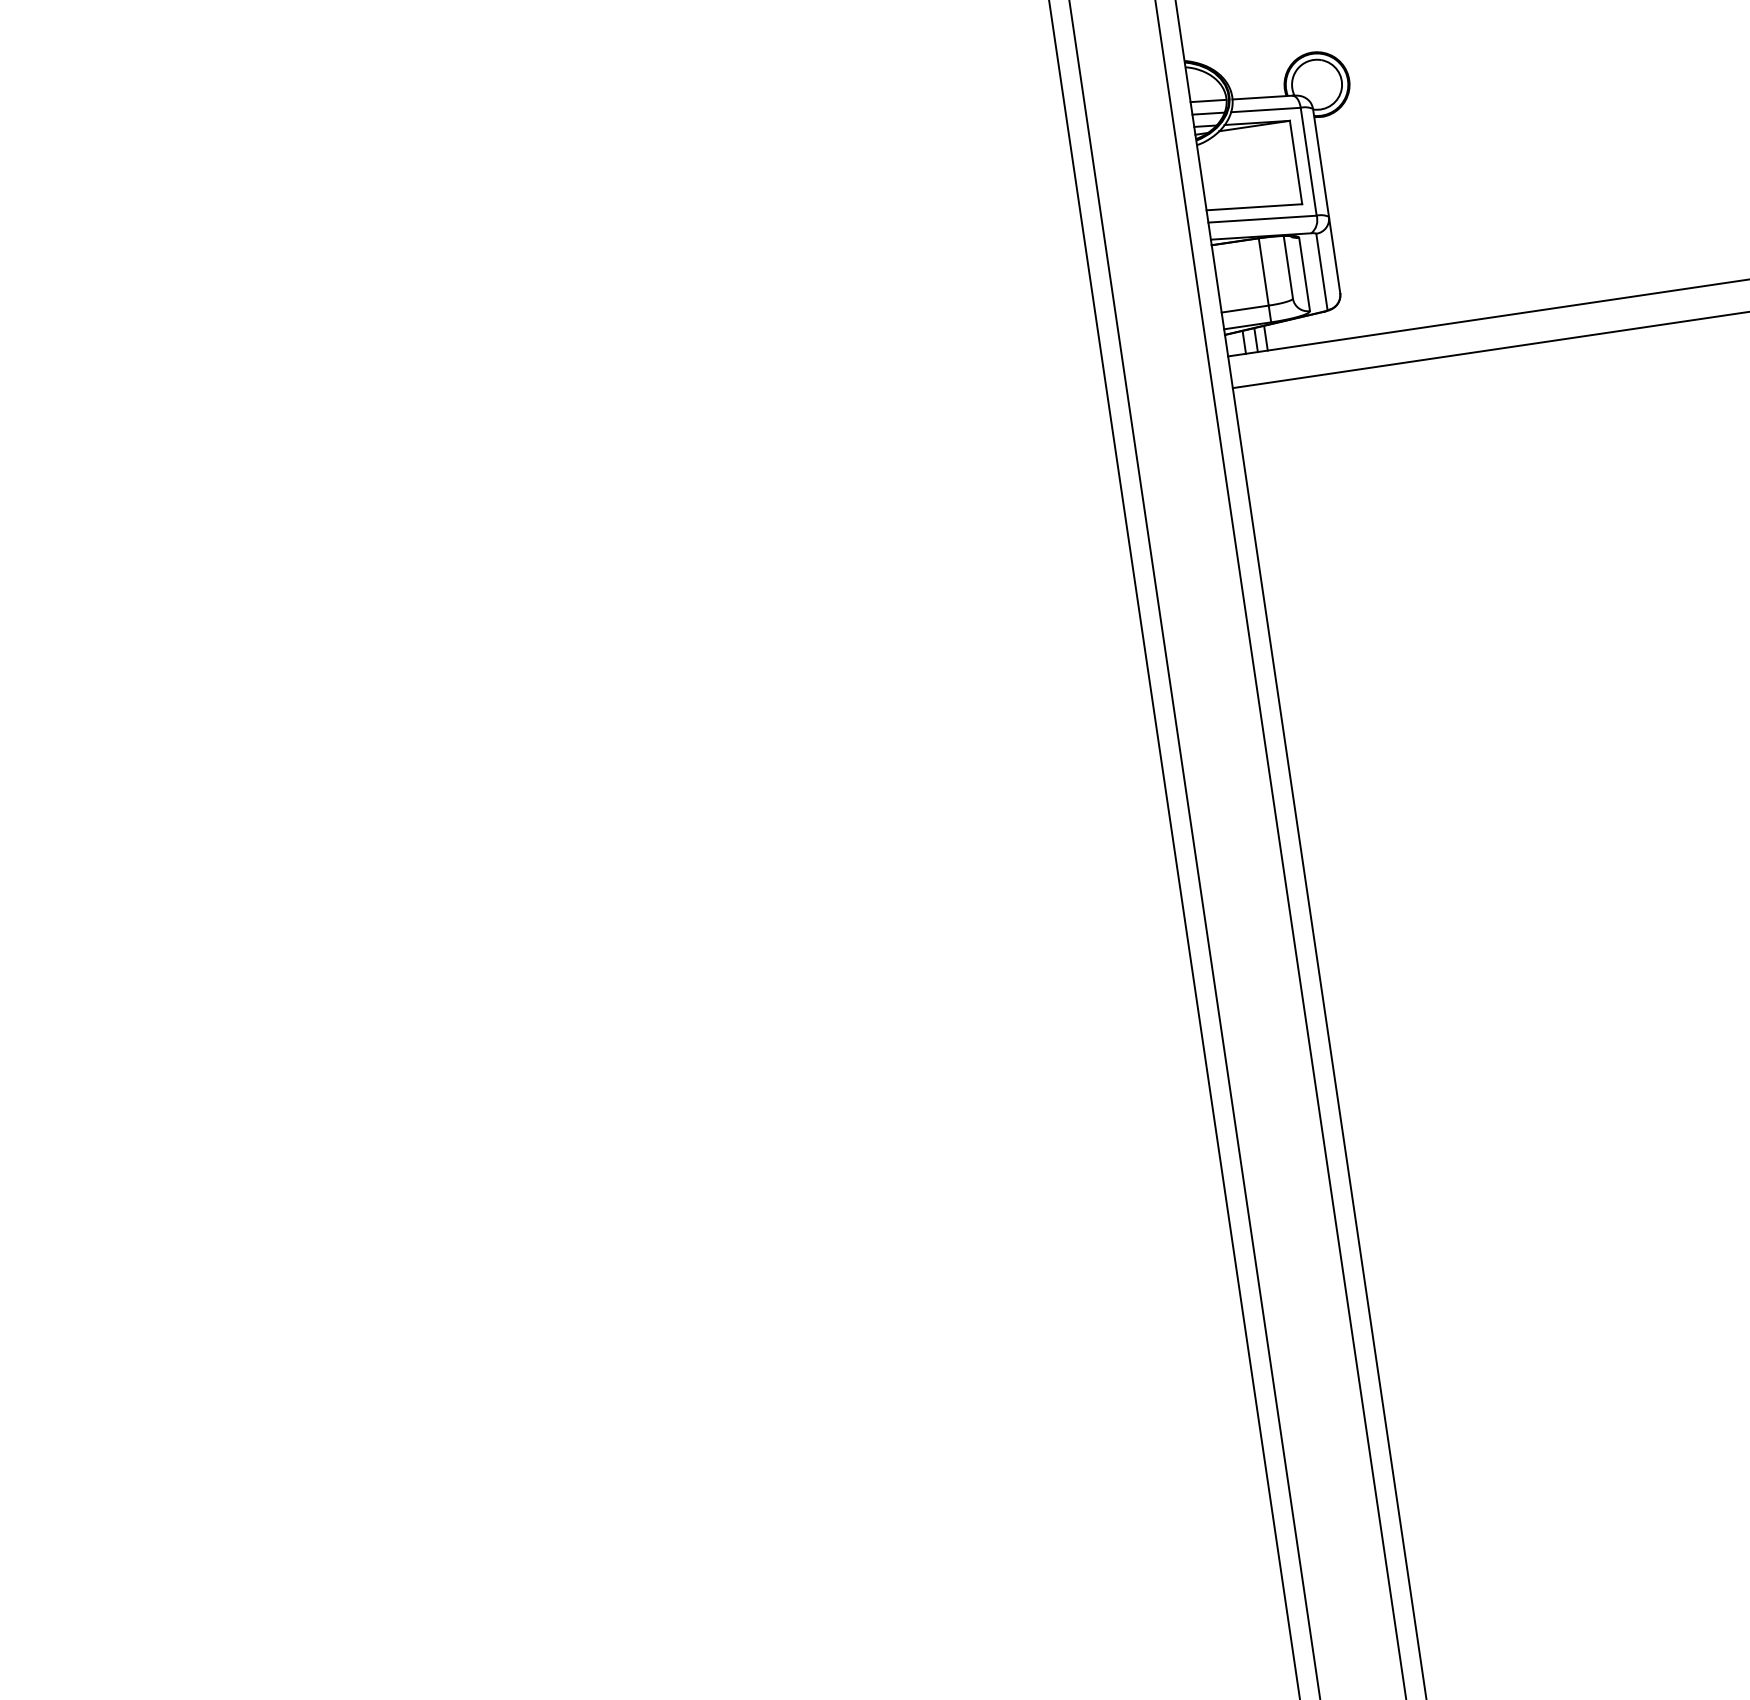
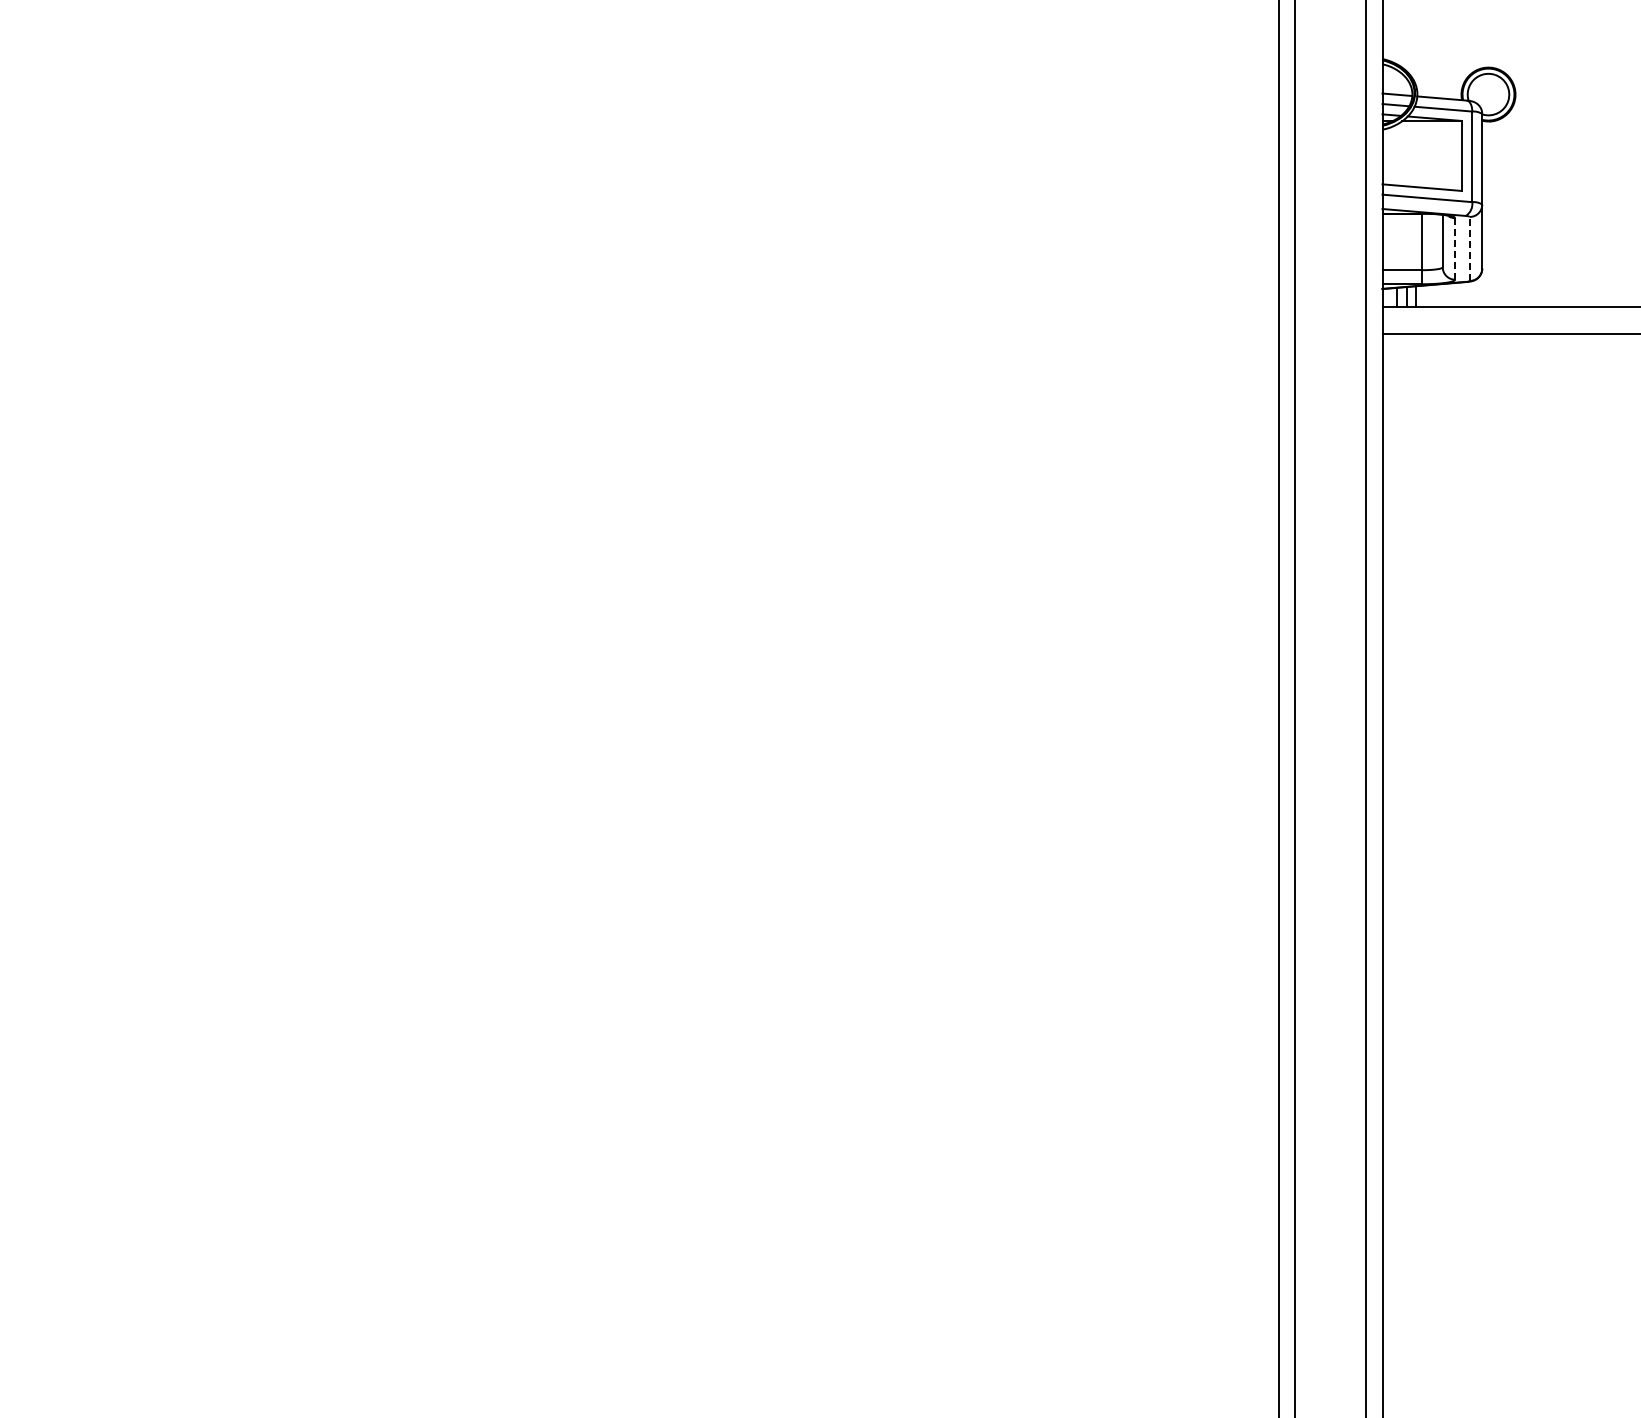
line: (1321, 271) -> (1469, 248), solid -> dashed
line: (1304, 273) -> (1455, 248), solid -> dashed

